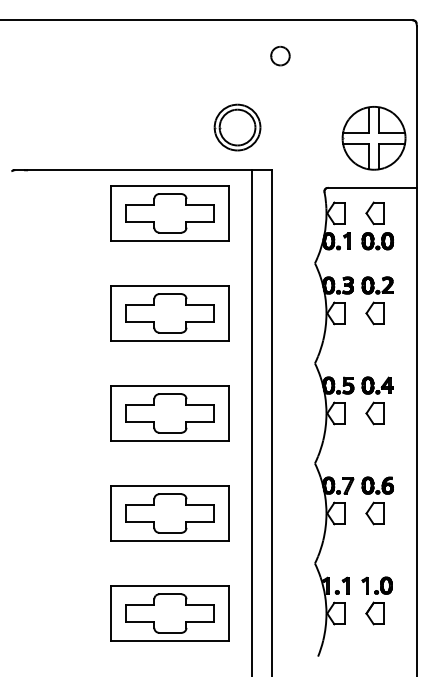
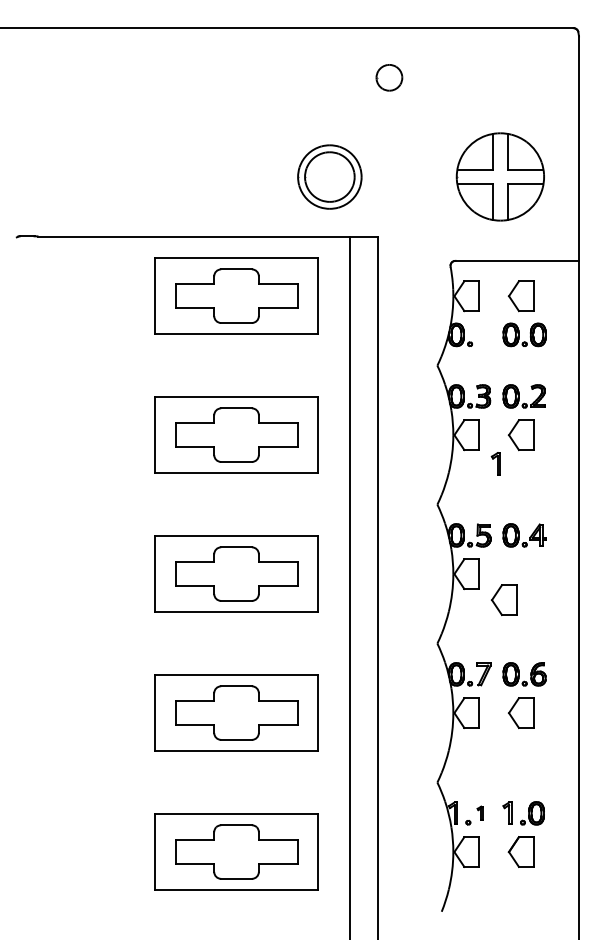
part: (373, 137) -> (499, 176), moved
part: (346, 240) -> (495, 463), moved
part: (374, 413) -> (503, 600), moved
part: (345, 585) -> (479, 812), size x0.6

